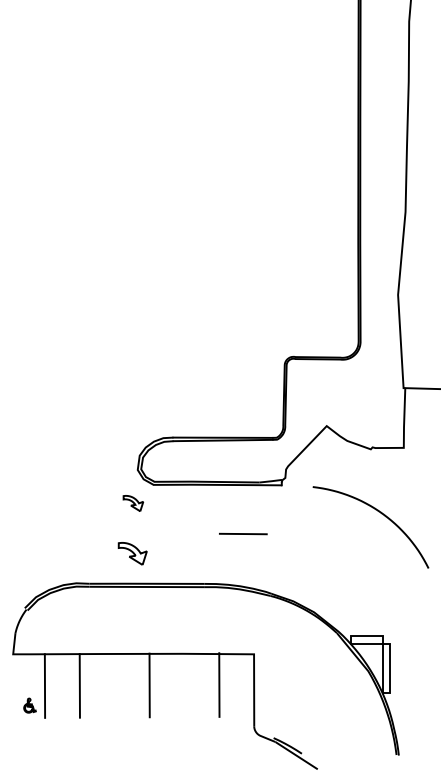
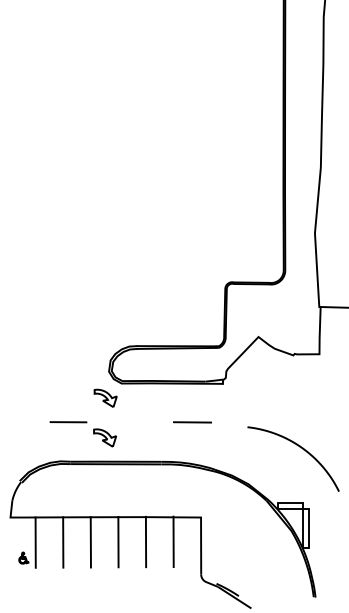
part: (133, 502) -> (105, 397), size x1.43
curve: (378, 512) -> (299, 447), moved
line: (86, 534) -> (68, 422), added
line: (183, 684) -> (145, 541), added
line: (114, 685) -> (90, 542), added

